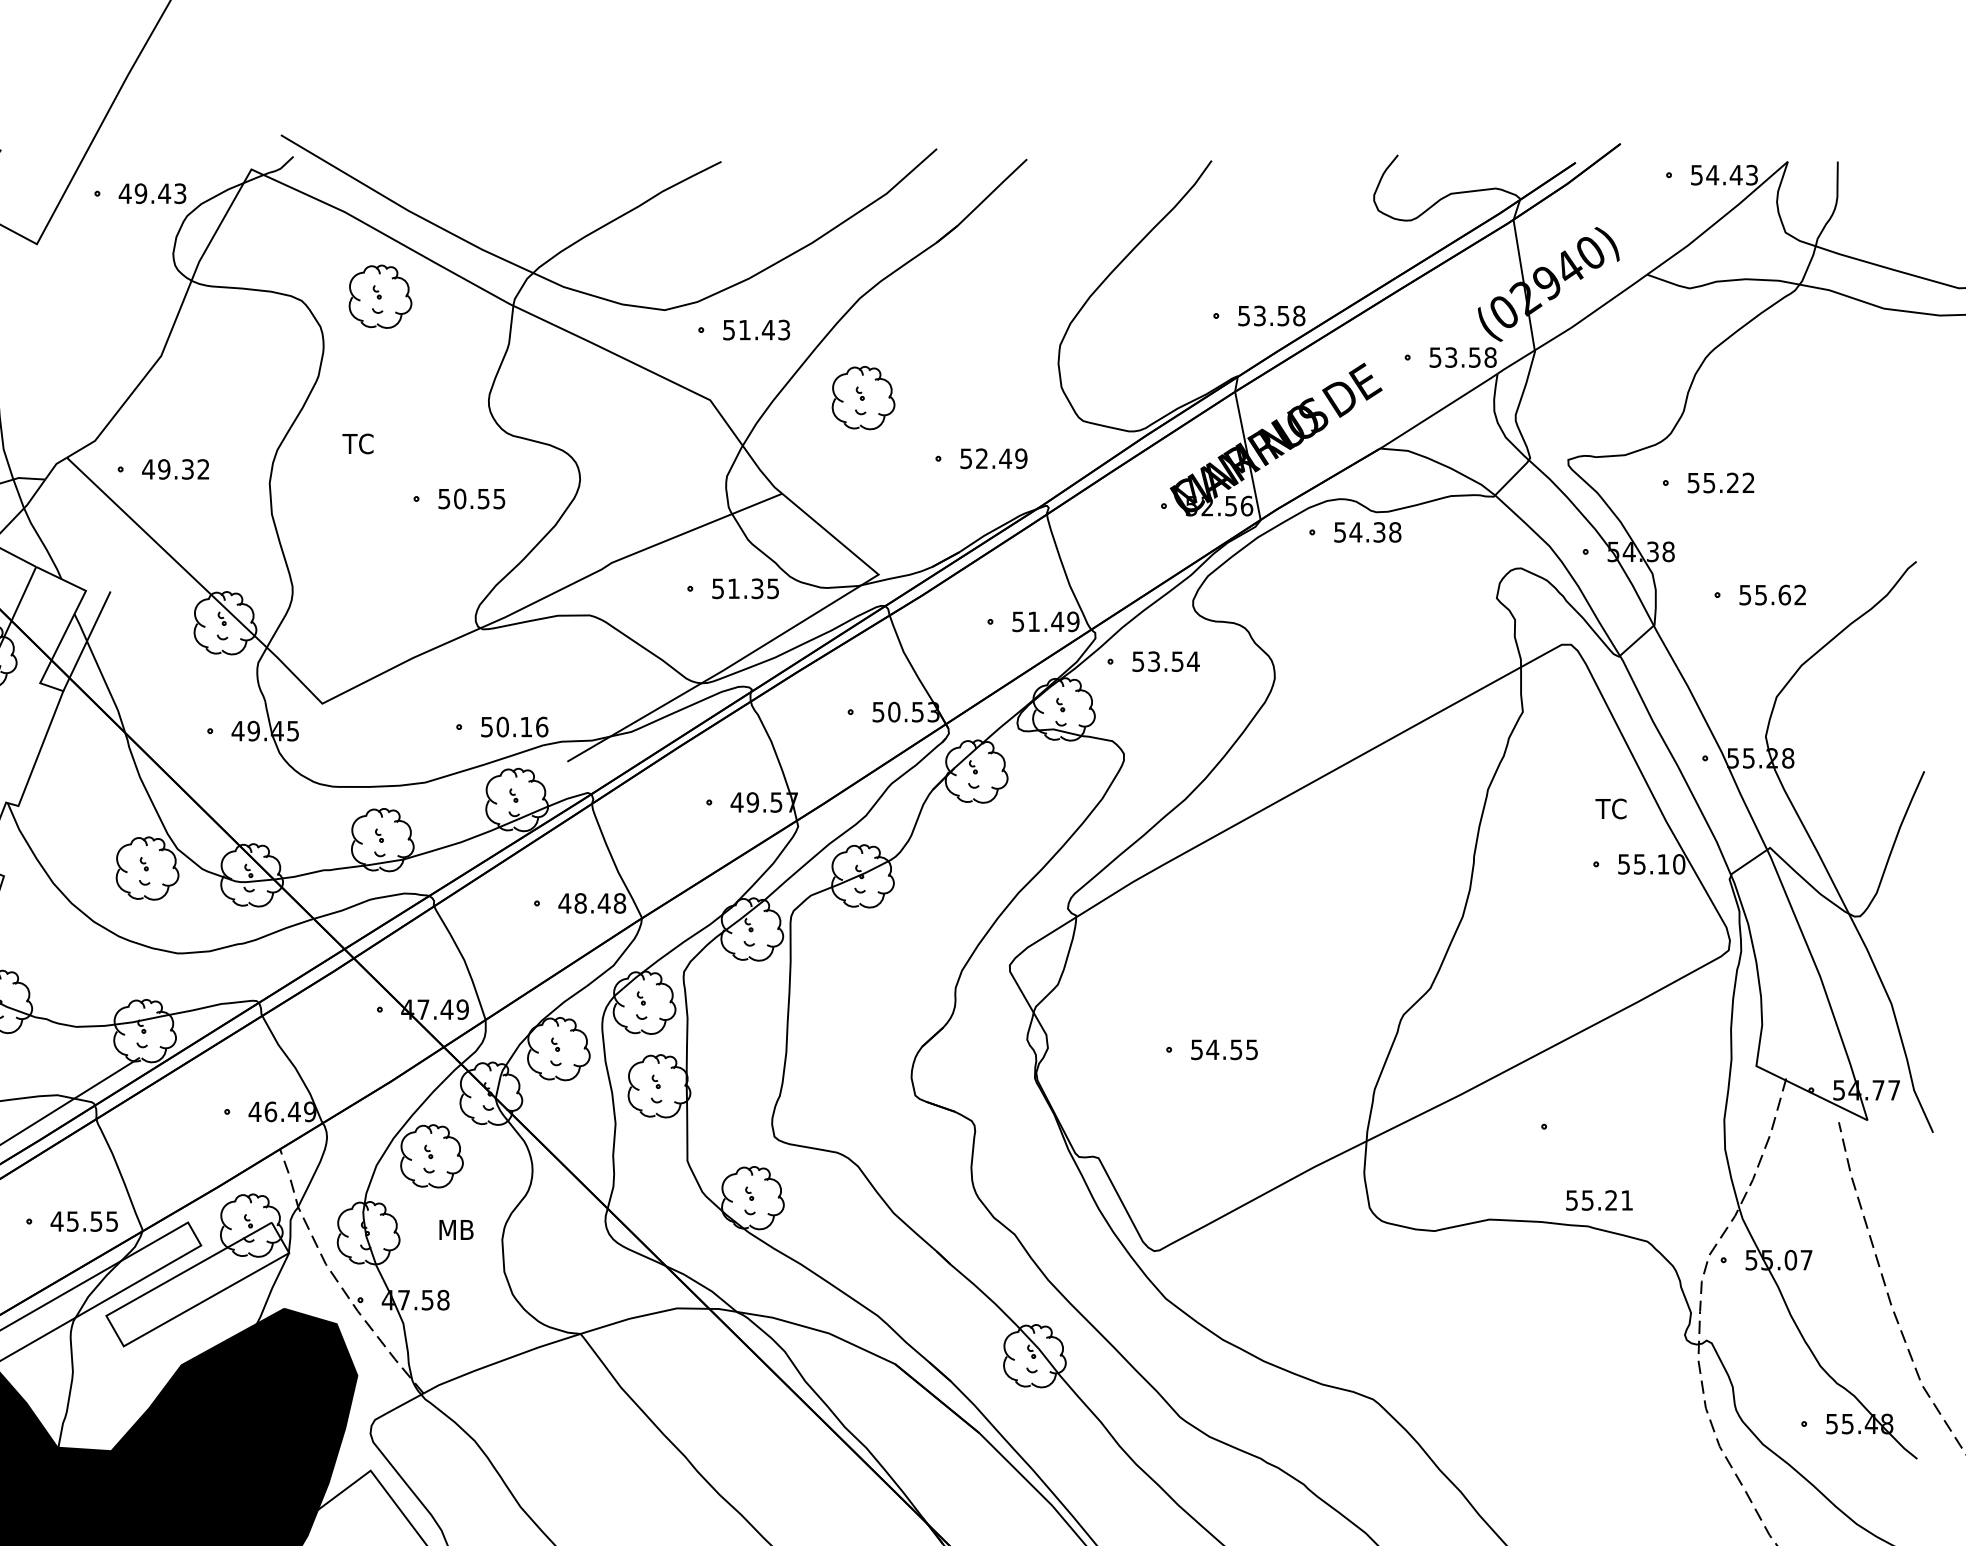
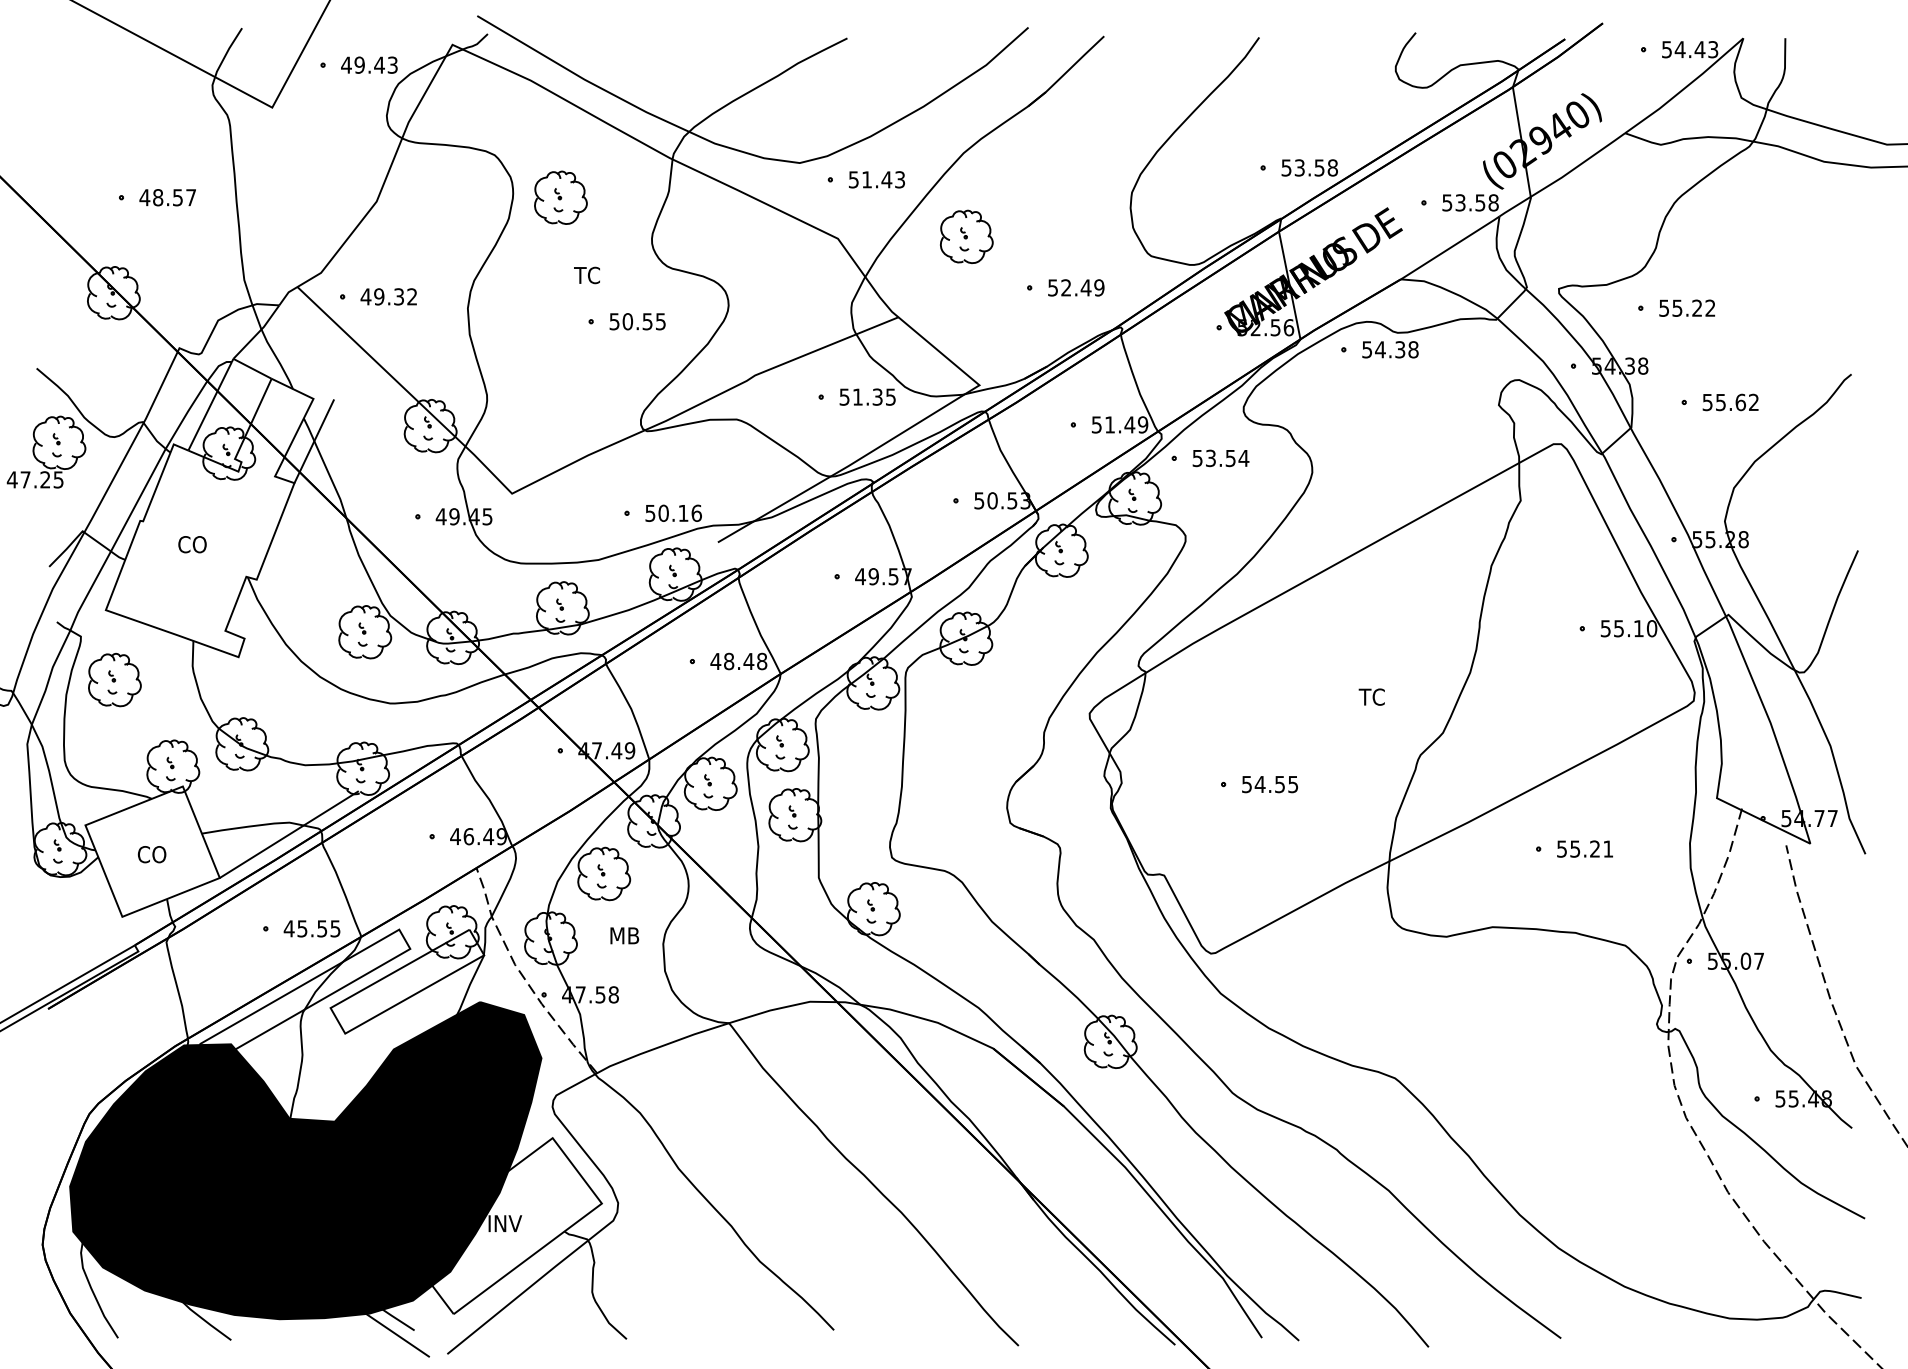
part: (379, 296) -> (560, 197), moved
text: (357, 443) -> (586, 275), moved
text: (1610, 808) -> (1371, 696), moved
text: (1598, 1199) -> (1584, 848), moved

